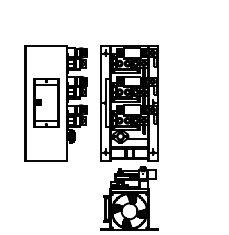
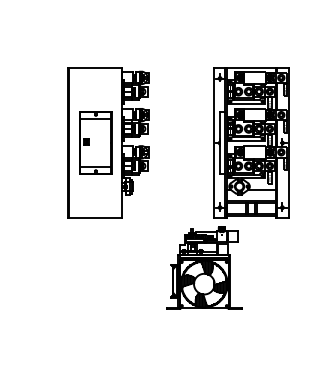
part: (129, 102) -> (251, 142), moved

